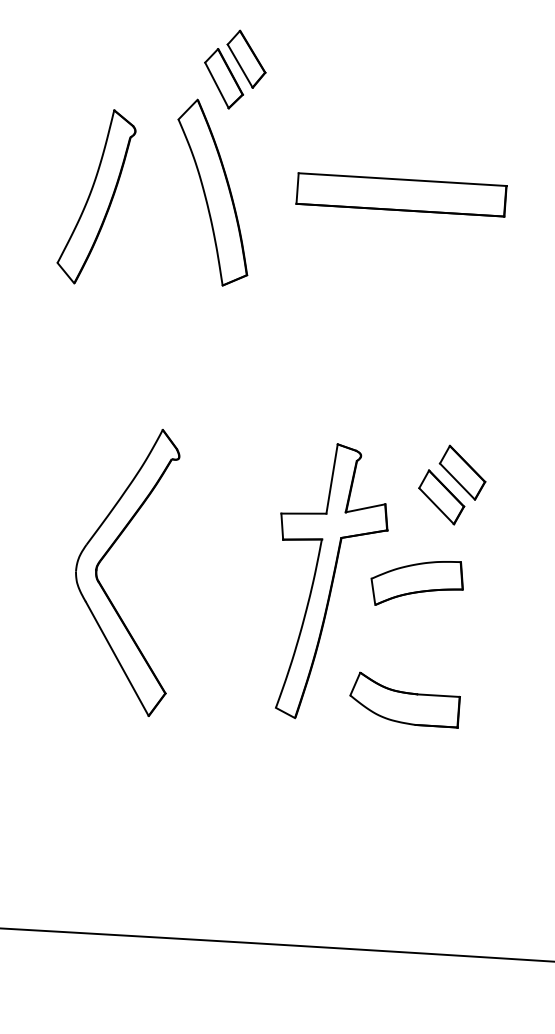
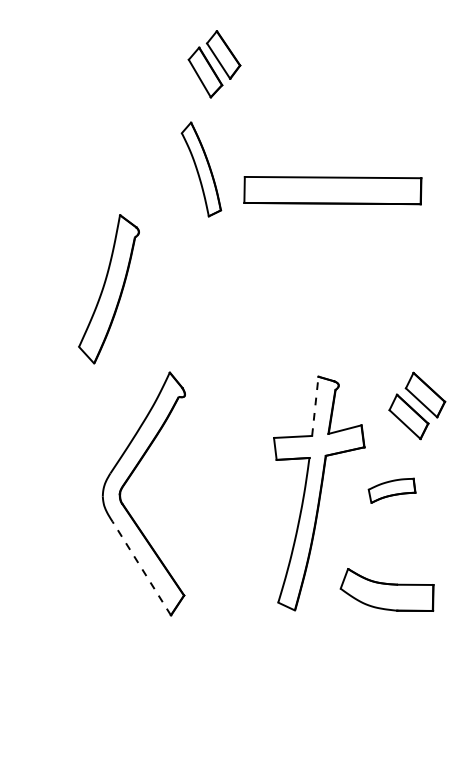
part: (212, 192) -> (200, 169), size x0.6
part: (401, 194) -> (332, 190), moved
part: (96, 196) -> (108, 288), moved
line: (332, 478) -> (315, 405), solid -> dashed
part: (416, 583) -> (391, 490), size x0.6
line: (117, 658) -> (141, 568), solid -> dashed

